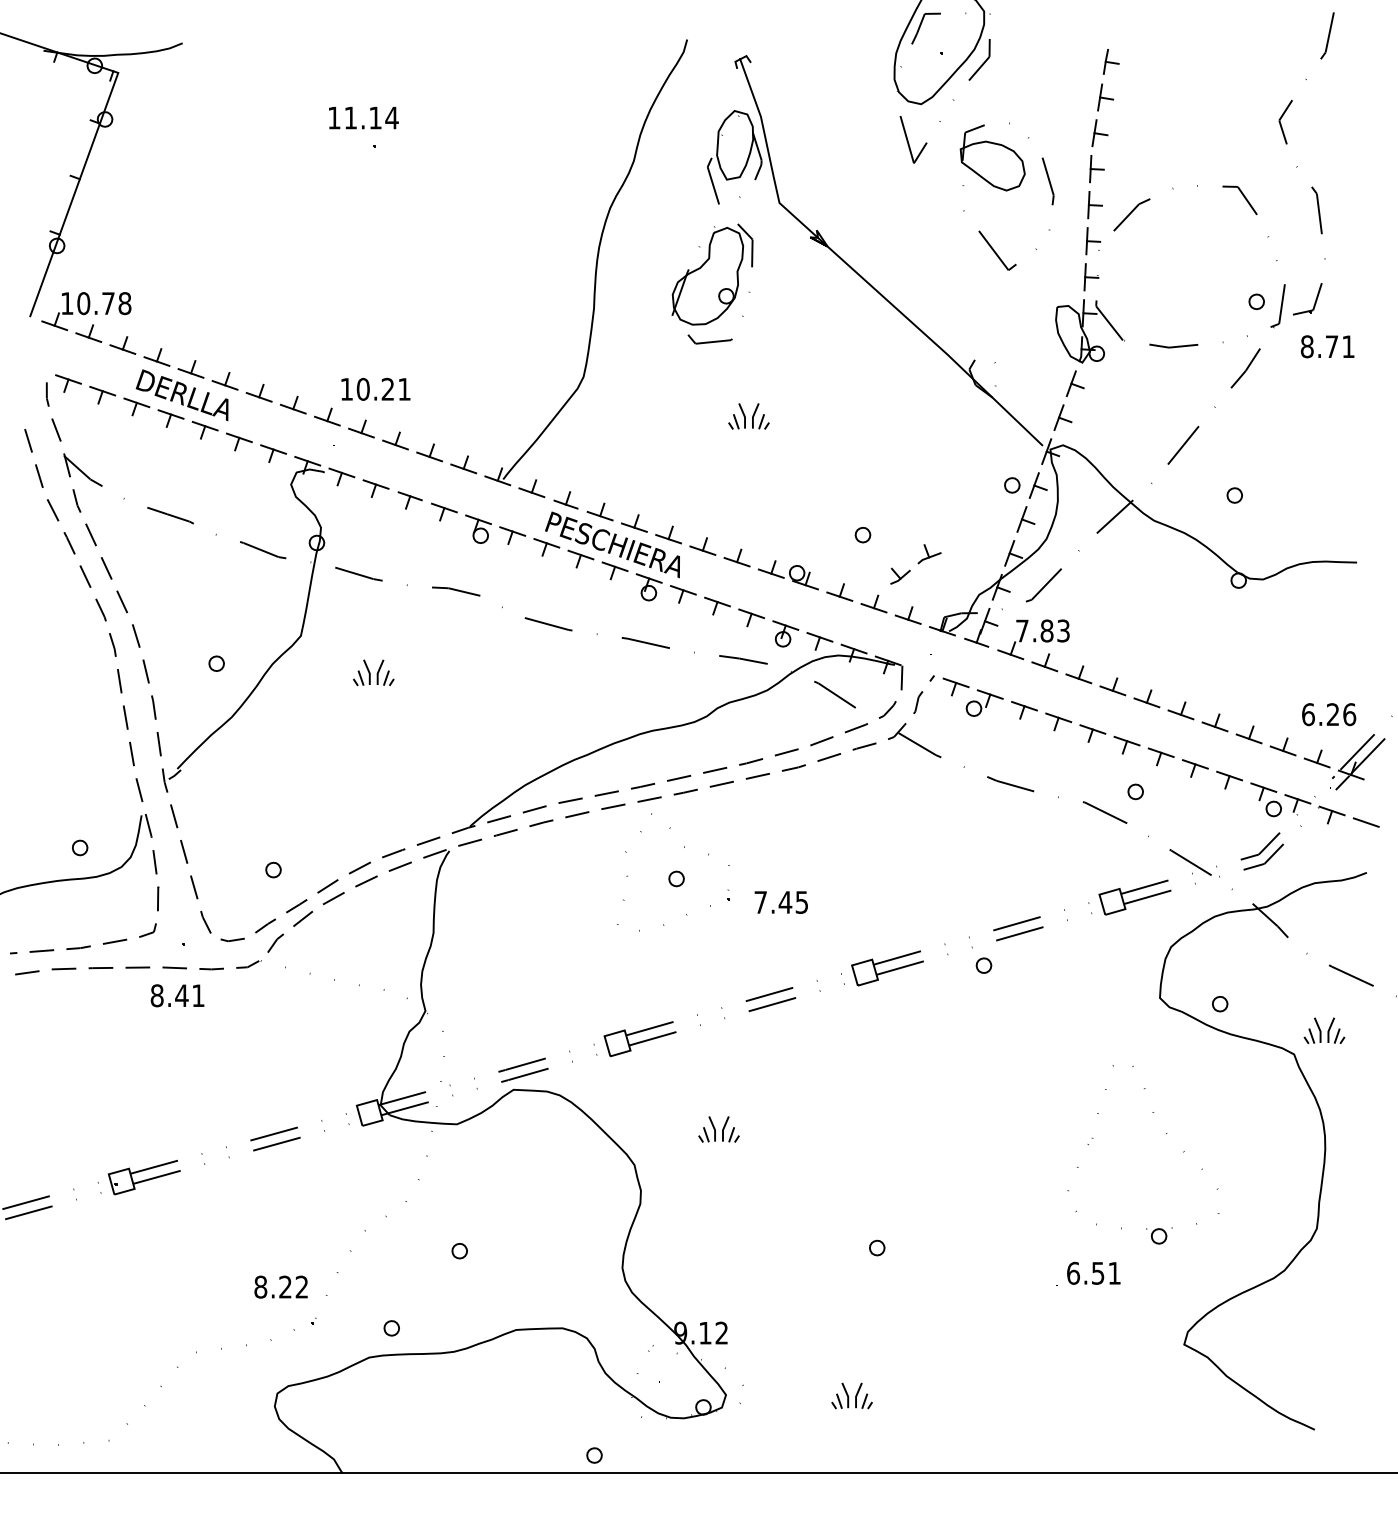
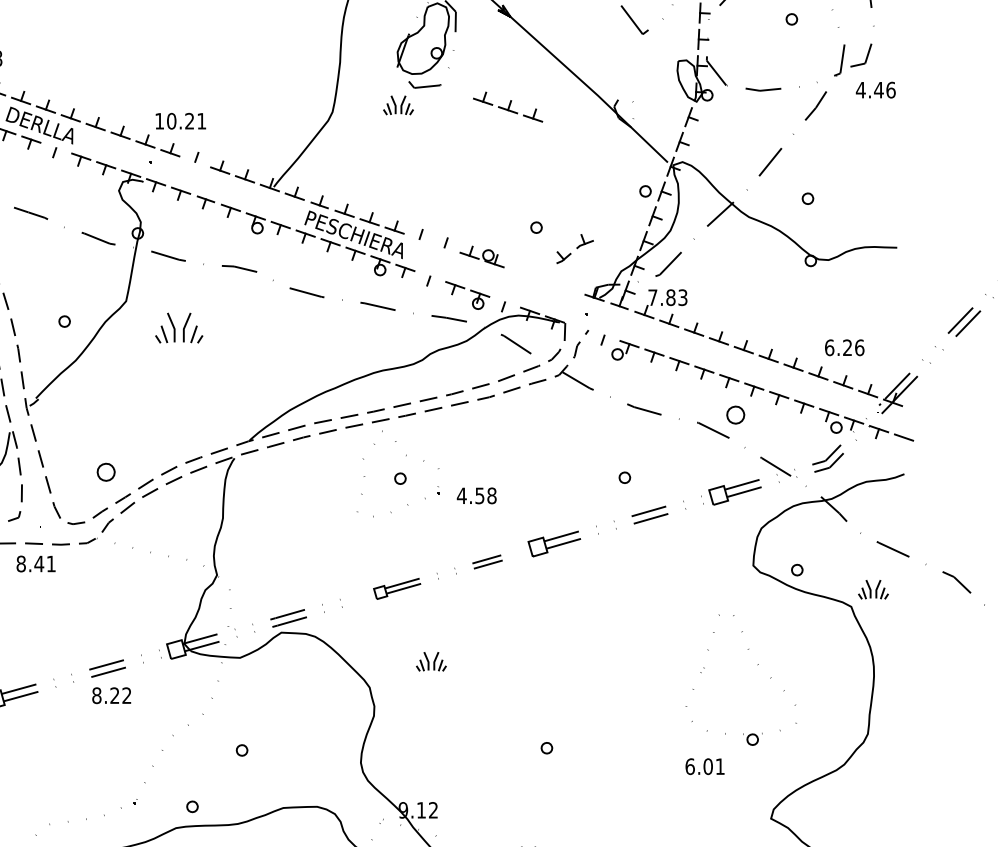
part: (1256, 301) -> (791, 19), moved
text: (1327, 346) -> (875, 89), 8.71 -> 4.46
part: (748, 416) -> (398, 105), moved
line: (204, 425) -> (55, 147), removed
line: (395, 444) -> (195, 161), removed
line: (702, 550) -> (419, 238), removed
line: (736, 562) -> (444, 247), removed
line: (717, 601) -> (430, 276), removed
part: (873, 603) -> (507, 106), moved
line: (819, 637) -> (504, 302), removed
part: (373, 672) -> (179, 327), size x1.6
line: (955, 682) -> (604, 335), removed
text: (1329, 714) -> (845, 347), moved
part: (1135, 791) -> (735, 414), size x1.6
part: (273, 869) -> (106, 471), size x1.6
text: (780, 902) -> (476, 495), 7.45 -> 4.58
part: (983, 965) -> (624, 477), moved
part: (723, 1014) -> (434, 577), size x0.7
text: (1097, 1272) -> (707, 766), 6.51 -> 6.01
text: (280, 1286) -> (111, 695), moved

